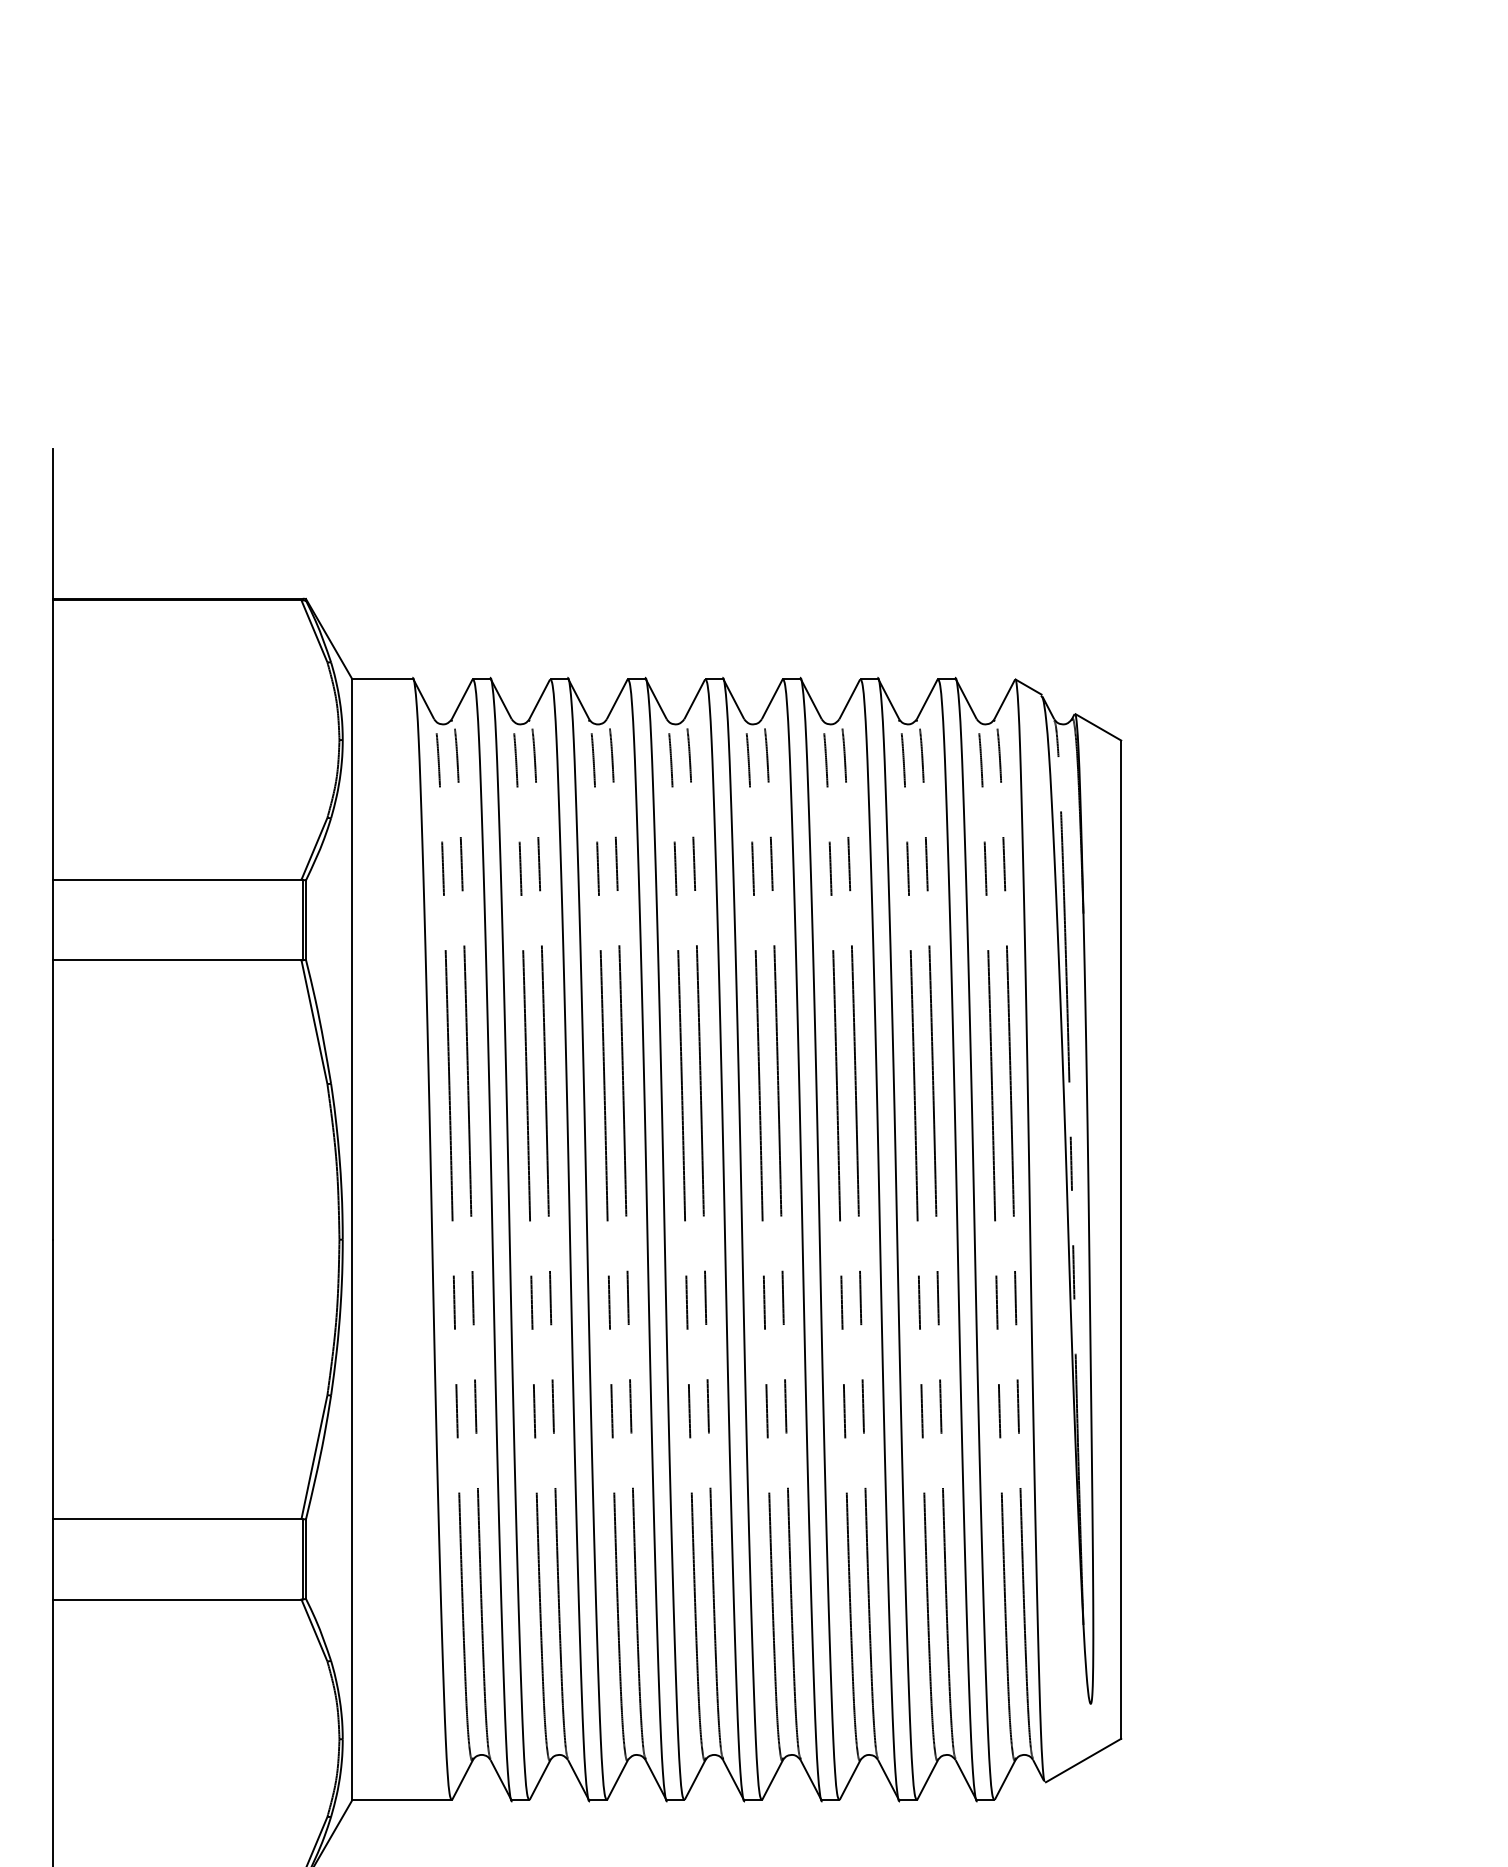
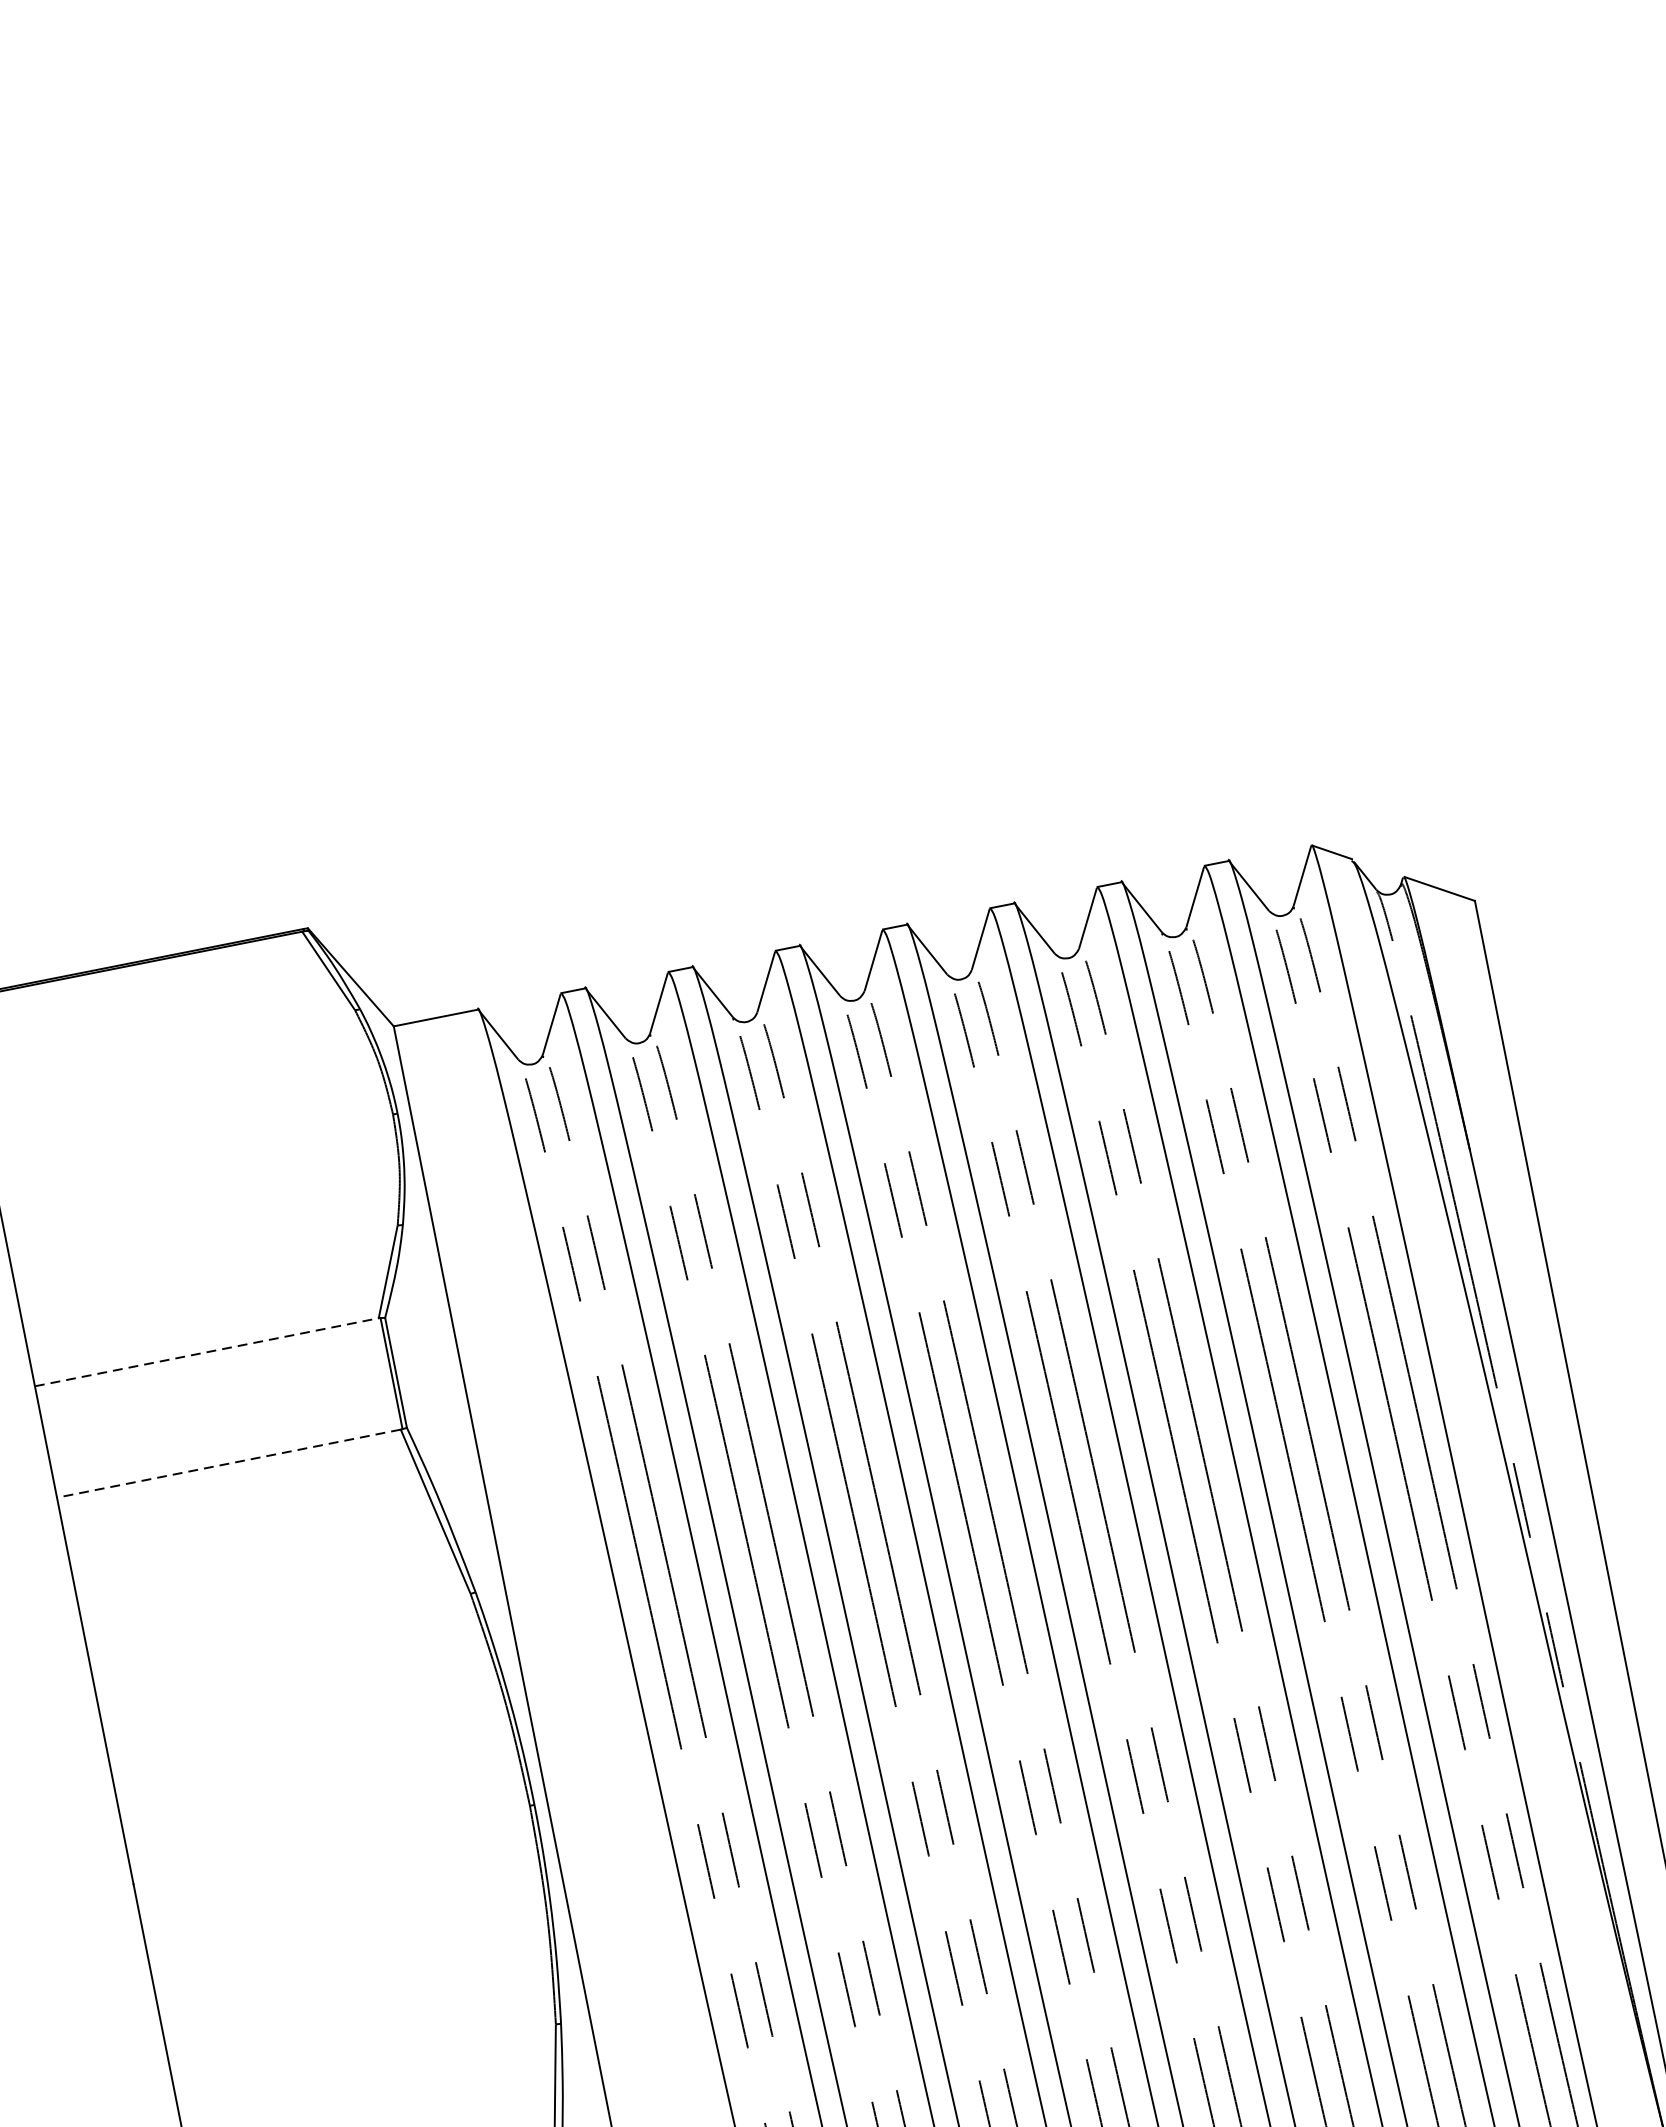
line: (177, 879) -> (207, 1351), solid -> dashed
line: (176, 960) -> (227, 1464), solid -> dashed

